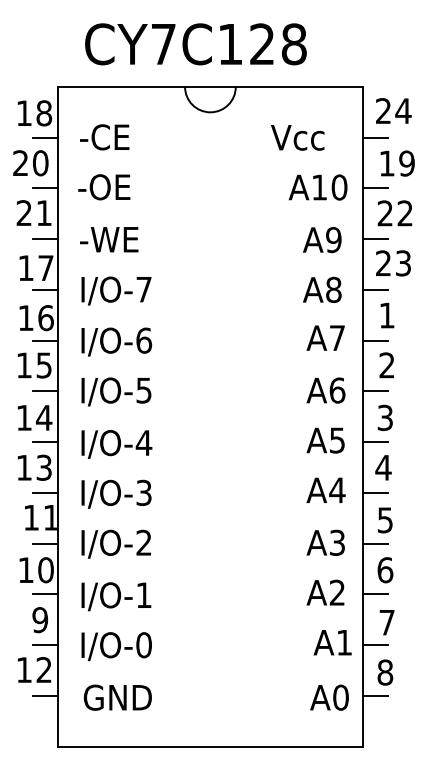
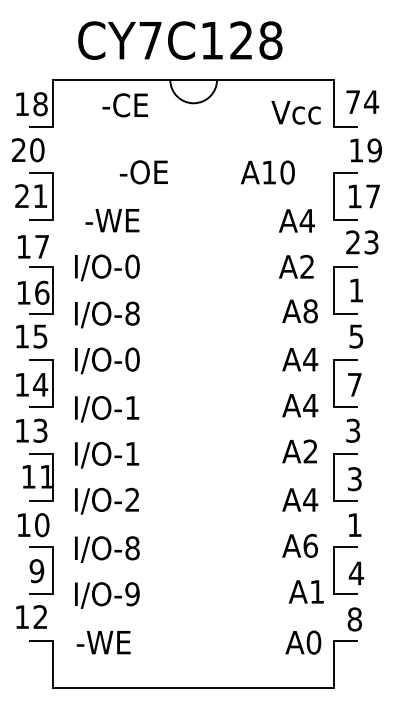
text: (382, 110) -> (352, 101), 24 -> 74
text: (103, 137) -> (124, 105), moved
text: (297, 137) -> (295, 112), moved
text: (103, 187) -> (143, 172), moved
text: (317, 187) -> (267, 172), moved
text: (394, 213) -> (363, 196), 22 -> 17
text: (109, 239) -> (112, 220), moved
text: (332, 239) -> (306, 220), A9 -> A4
text: (144, 289) -> (132, 266), I/O-7 -> I/O-0
text: (333, 289) -> (307, 266), A8 -> A2
text: (337, 338) -> (310, 311), A7 -> A8
text: (144, 340) -> (132, 313), I/O-6 -> I/O-8
text: (387, 365) -> (356, 336), 2 -> 5
text: (144, 390) -> (132, 359), I/O-5 -> I/O-0
text: (337, 390) -> (310, 359), A6 -> A4
line: (58, 416) -> (53, 383), solid -> dashed
line: (362, 416) -> (333, 383), solid -> dashed
text: (384, 417) -> (354, 384), 3 -> 7
text: (337, 440) -> (310, 405), A5 -> A4
text: (144, 442) -> (132, 407), I/O-4 -> I/O-1
text: (382, 467) -> (352, 430), 4 -> 3
text: (337, 490) -> (310, 451), A4 -> A2
text: (144, 492) -> (132, 453), I/O-3 -> I/O-1
text: (384, 519) -> (354, 478), 5 -> 3
text: (337, 542) -> (310, 499), A3 -> A4
text: (384, 570) -> (354, 525), 6 -> 1
text: (337, 592) -> (310, 545), A2 -> A6
text: (144, 595) -> (132, 548), I/O-1 -> I/O-8
text: (387, 622) -> (356, 573), 7 -> 4
text: (144, 645) -> (132, 594), I/O-0 -> I/O-9
text: (116, 697) -> (107, 642), GND -> -WE

